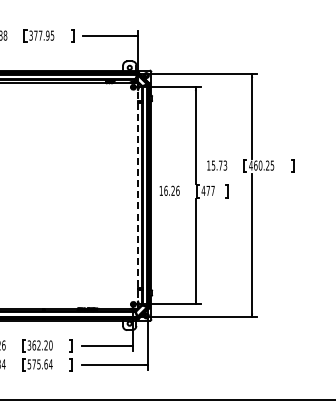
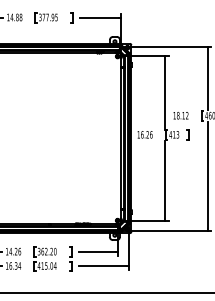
text: (219, 165) -> (182, 115), 15.73 -> 18.12
text: (210, 190) -> (175, 134), 477 -> 413
line: (137, 195) -> (120, 138), dashed -> solid
text: (37, 364) -> (45, 266), 575.64 -> 415.04

